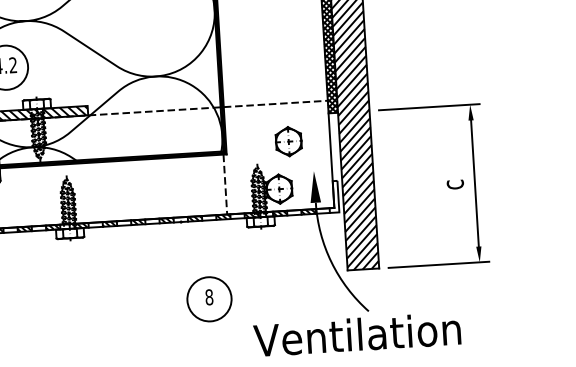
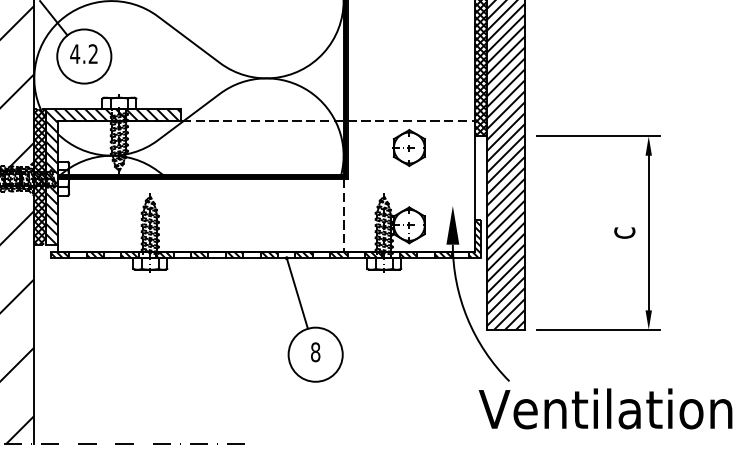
part: (288, 141) -> (408, 147), moved
hatch: (333, 197) -> (474, 239), added
line: (190, 250) -> (296, 293), added
text: (357, 334) -> (605, 408), moved

